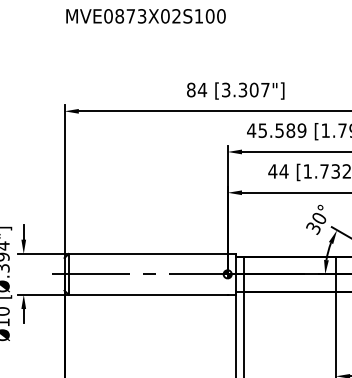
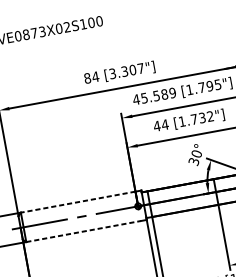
line: (148, 253) -> (78, 201), solid -> dashed
line: (148, 294) -> (83, 231), solid -> dashed

